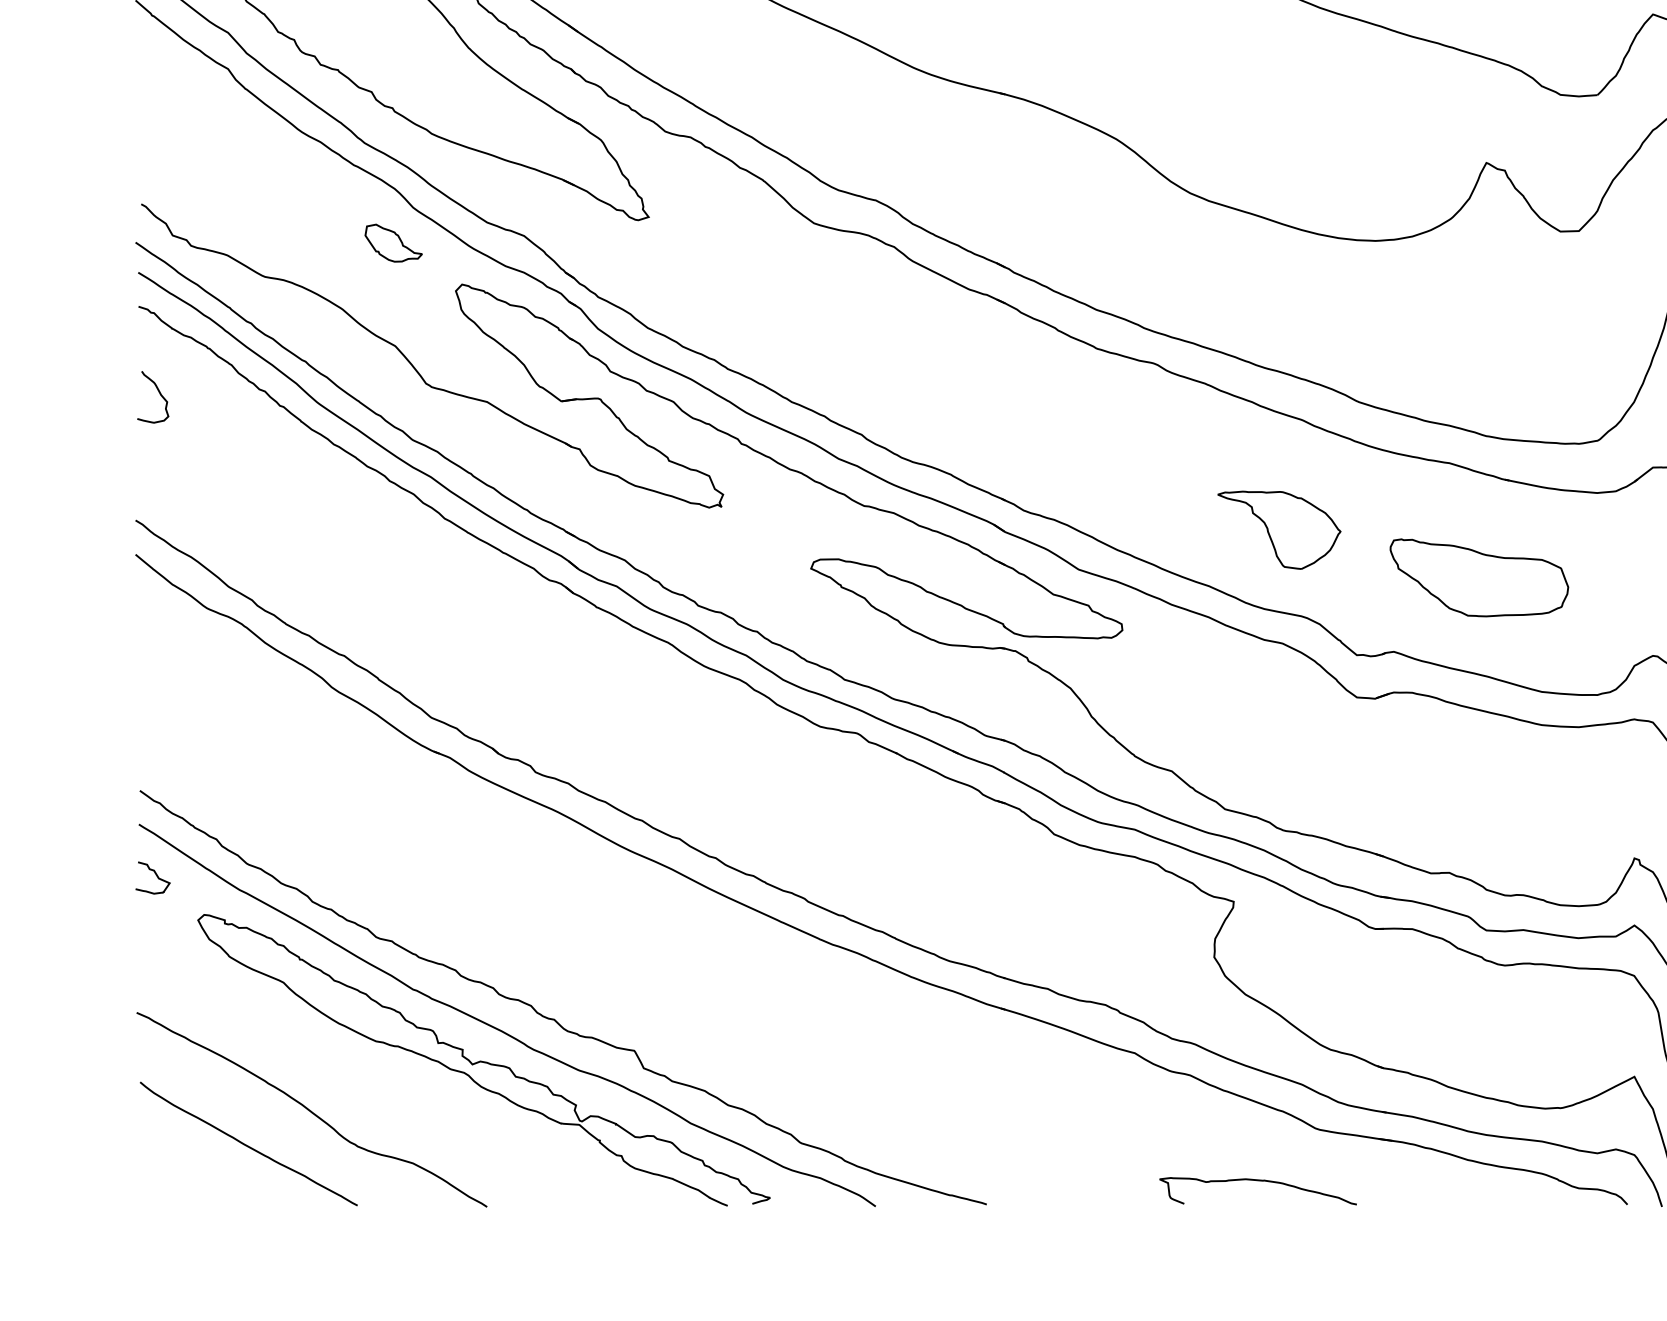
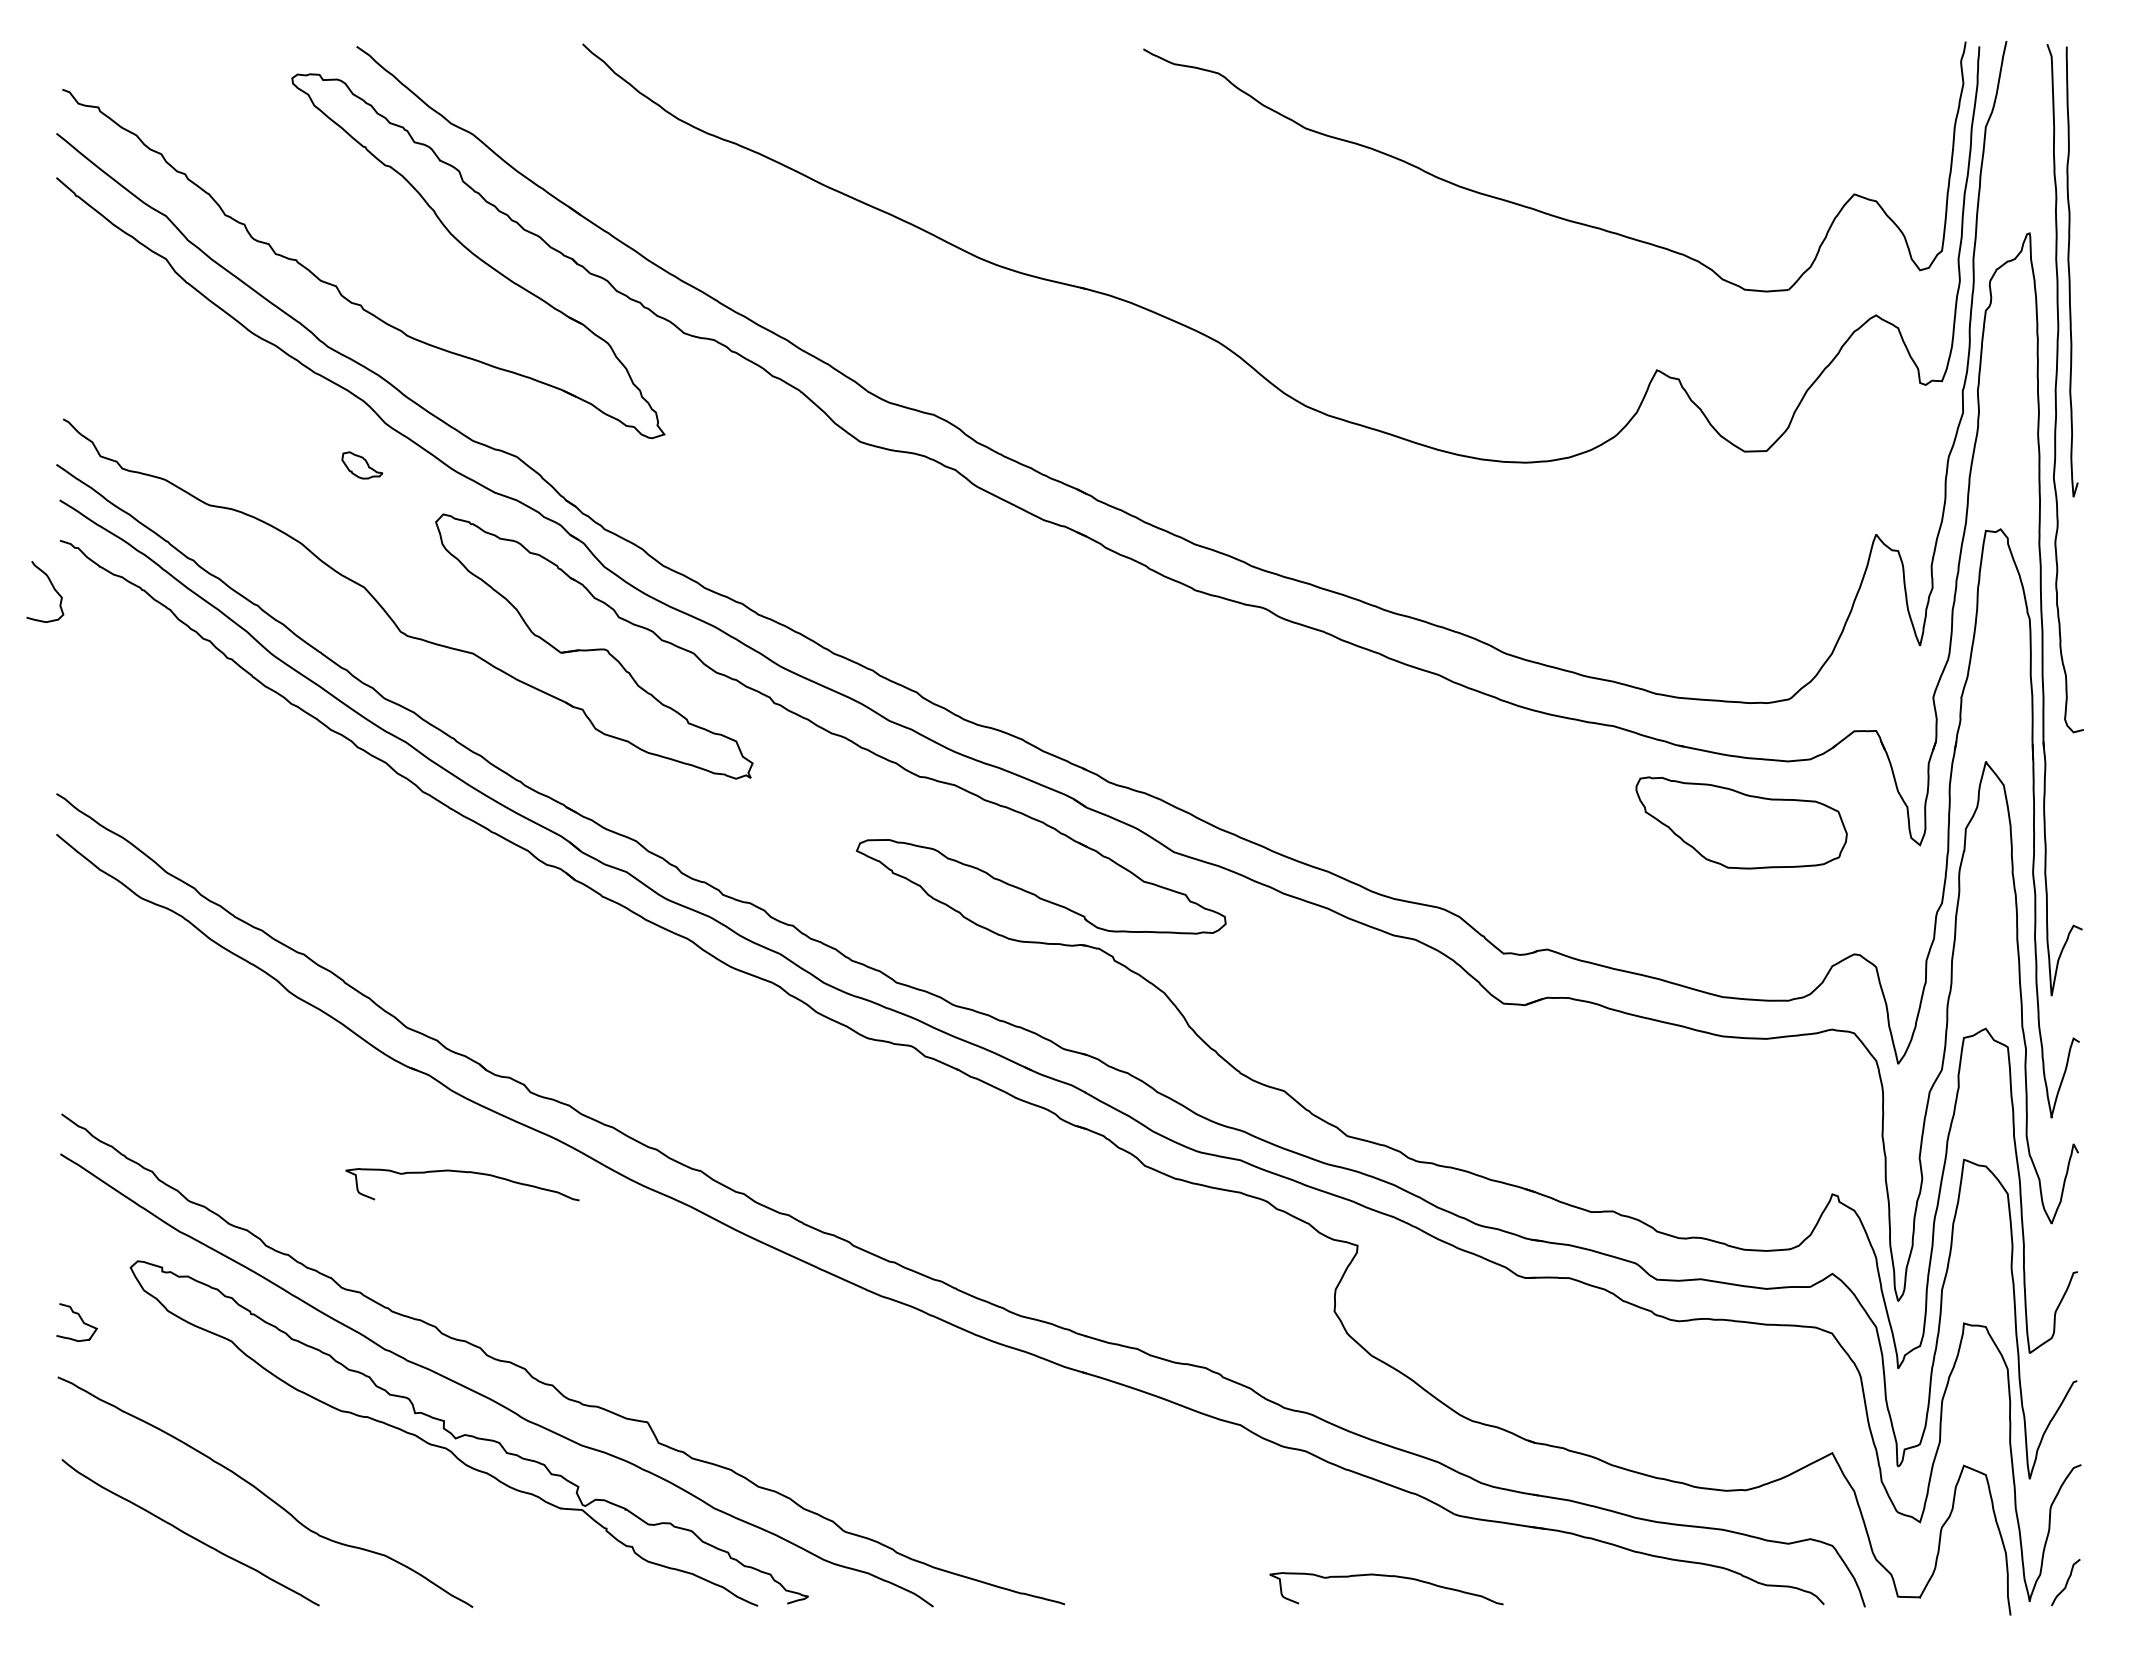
part: (393, 243) -> (362, 465), size x0.6
curve: (160, 395) -> (53, 589), moved
part: (1279, 530) -> (1411, 805), removed
part: (1479, 577) -> (1741, 822), moved
curve: (478, 839) -> (462, 1172), added
curve: (155, 875) -> (80, 1319), moved

